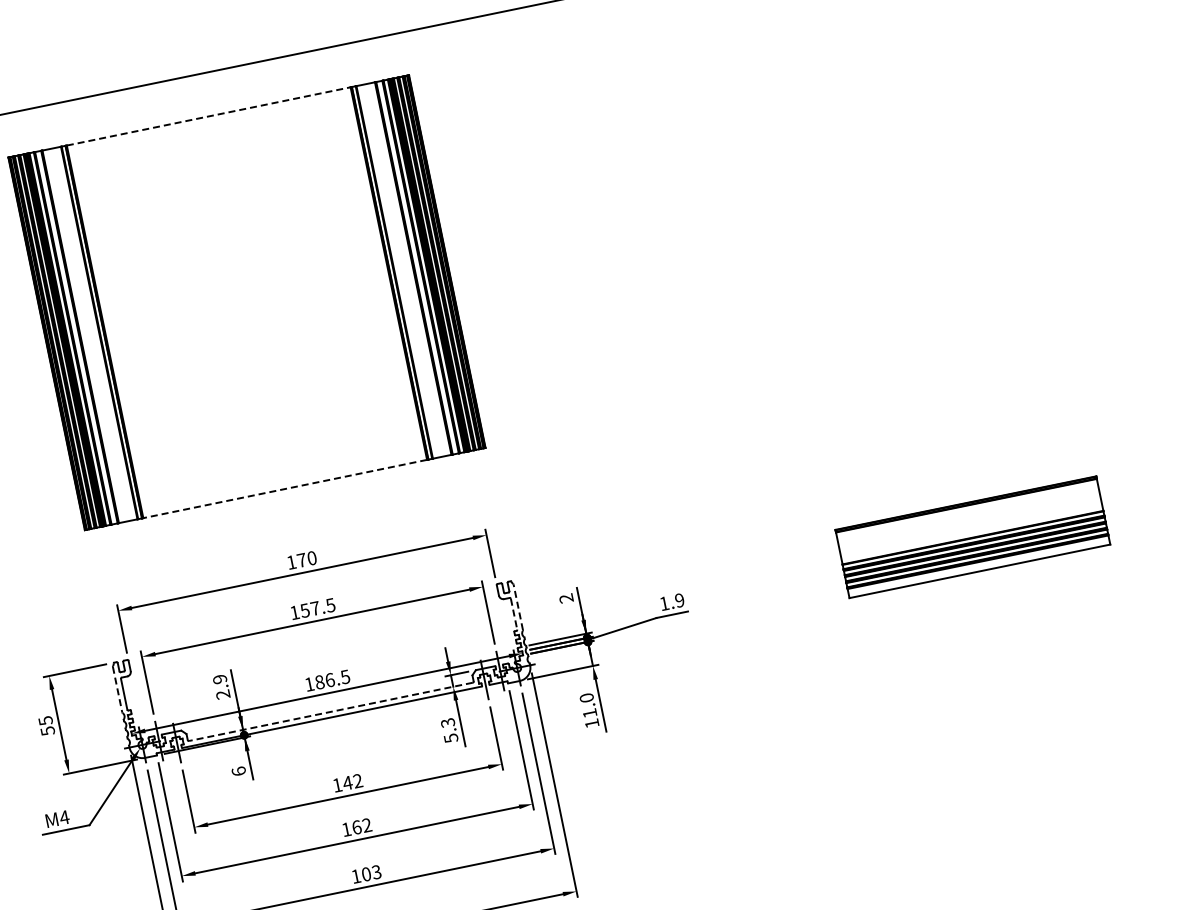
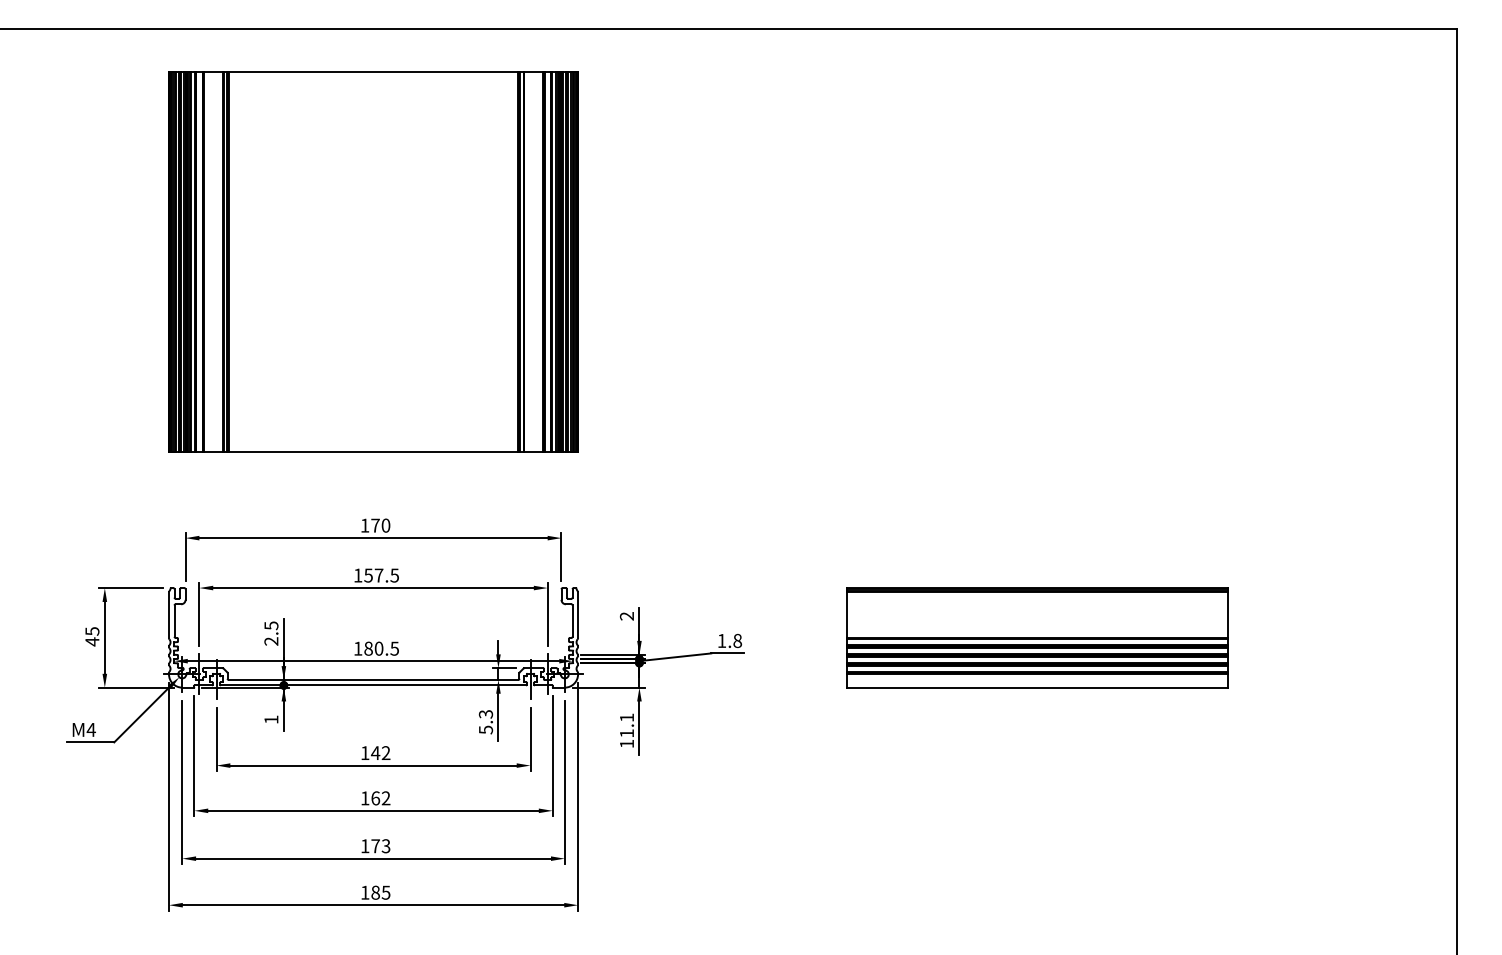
line: (208, 116) -> (373, 72), dashed -> solid
line: (285, 489) -> (373, 452), dashed -> solid
part: (972, 536) -> (1037, 637), size x1.43
text: (679, 600) -> (737, 640), 1.9 -> 1.8
line: (518, 606) -> (578, 614), dashed -> solid
line: (514, 614) -> (572, 621), dashed -> solid
text: (220, 679) -> (271, 625), 2.9 -> 2.5
text: (329, 680) -> (378, 648), 186.5 -> 180.5
line: (118, 689) -> (169, 615), dashed -> solid
text: (586, 697) -> (626, 717), 11.0 -> 11.1
line: (330, 711) -> (373, 679), dashed -> solid
text: (47, 730) -> (92, 641), 55 -> 45
text: (238, 771) -> (271, 719), 6 -> 1
text: (366, 874) -> (375, 846), 103 -> 173

